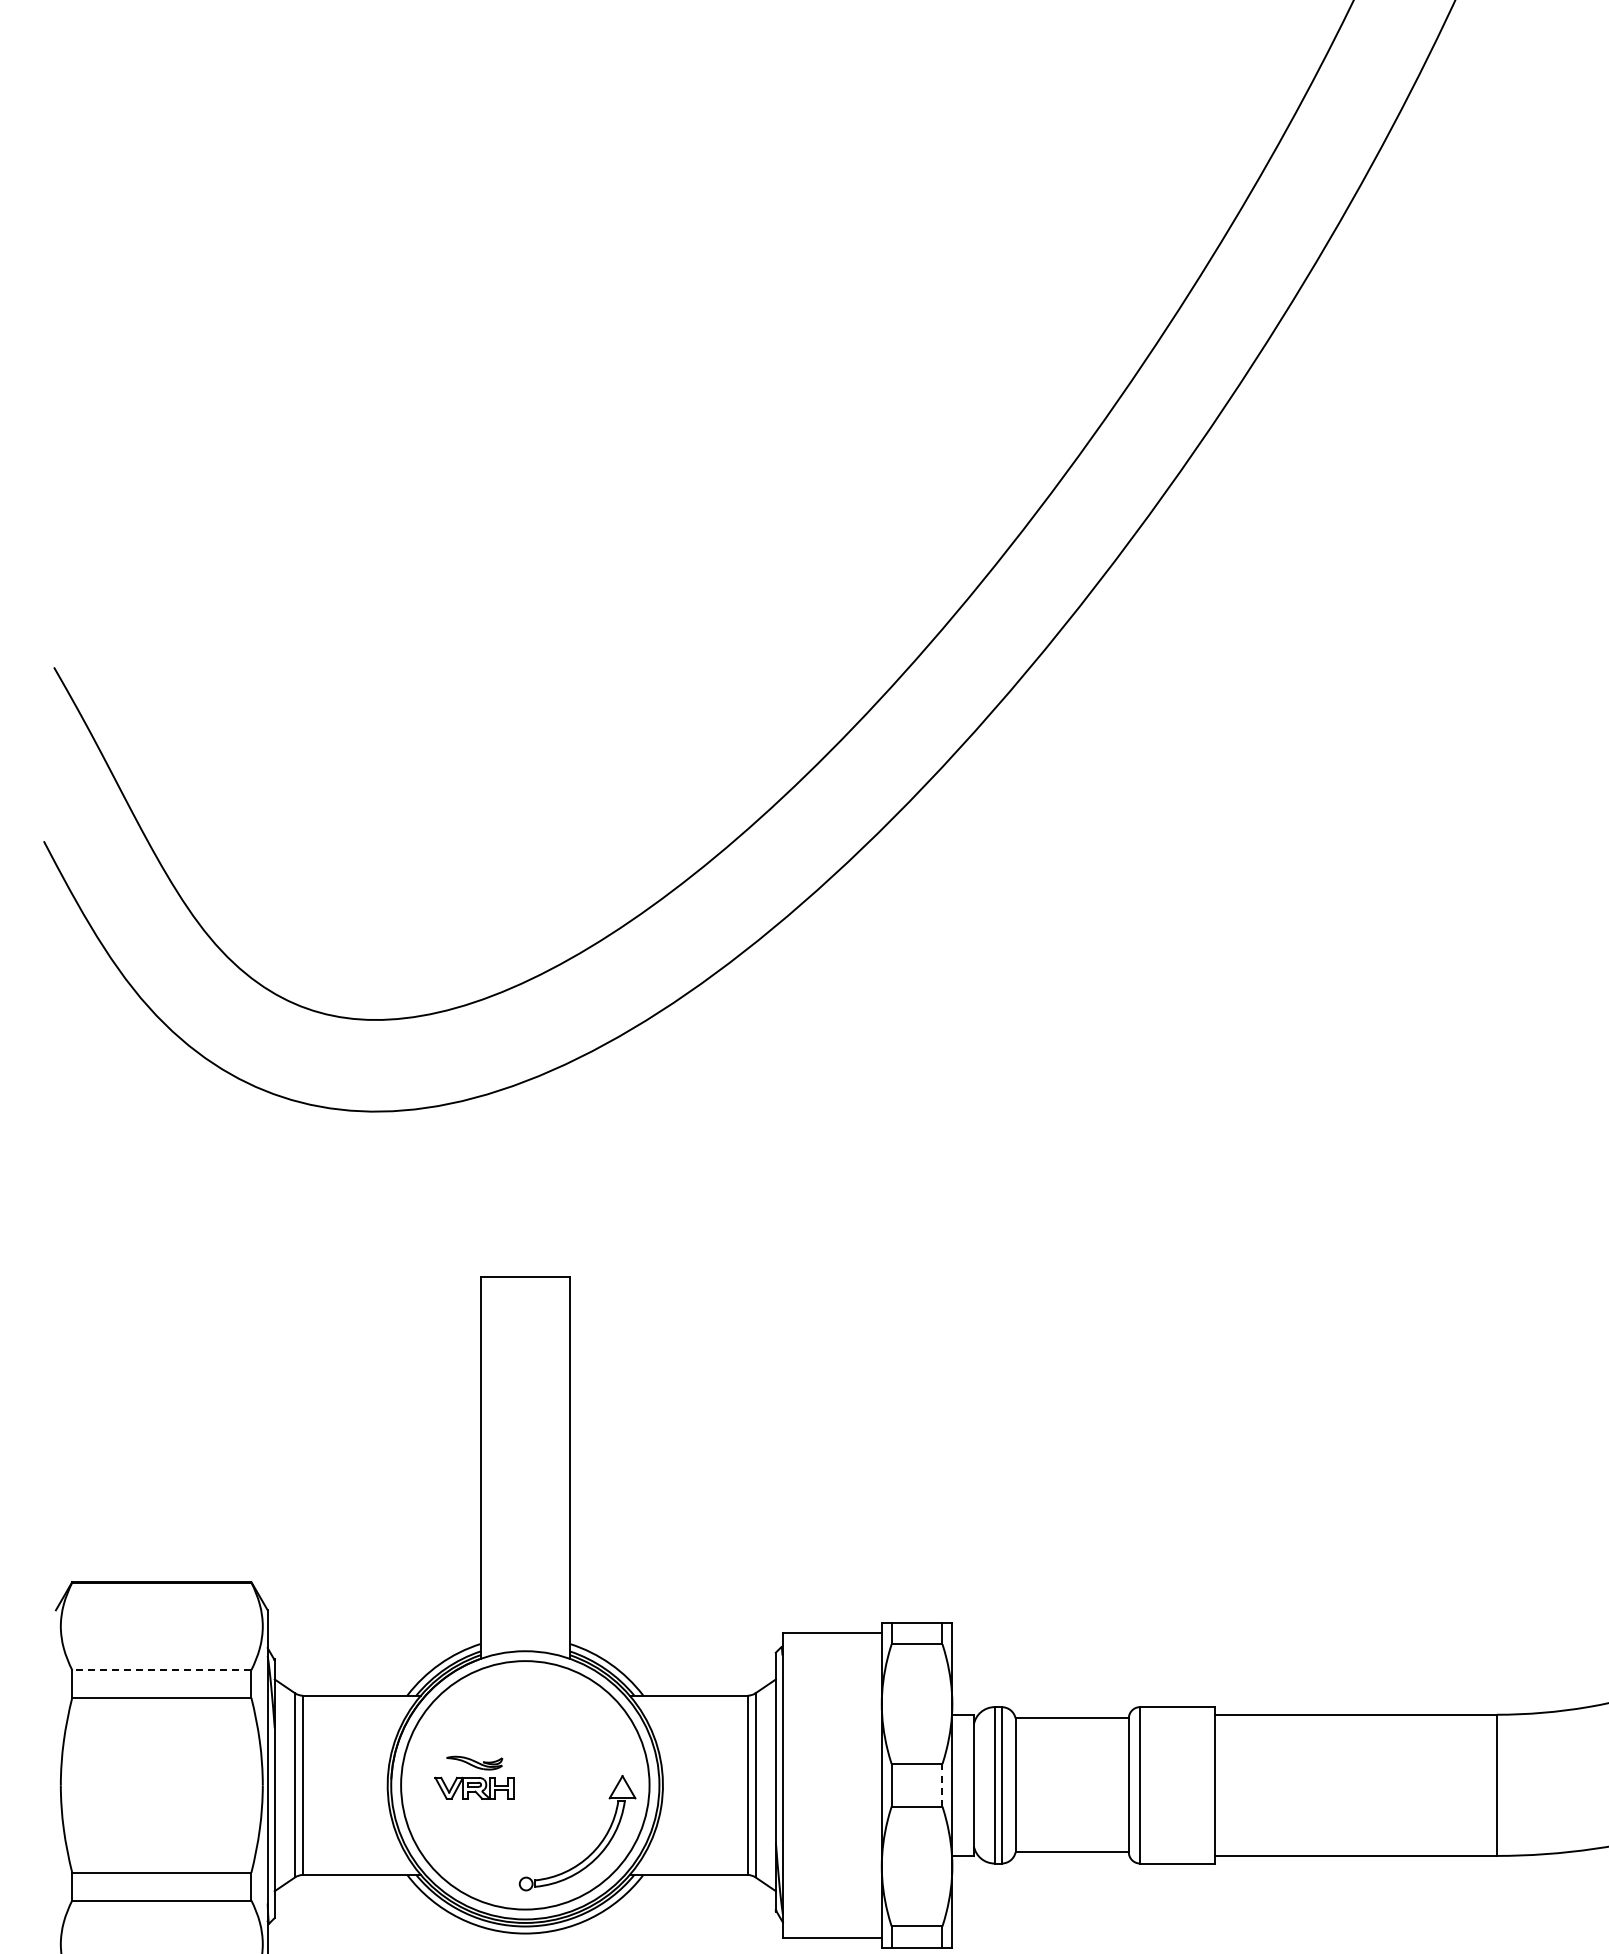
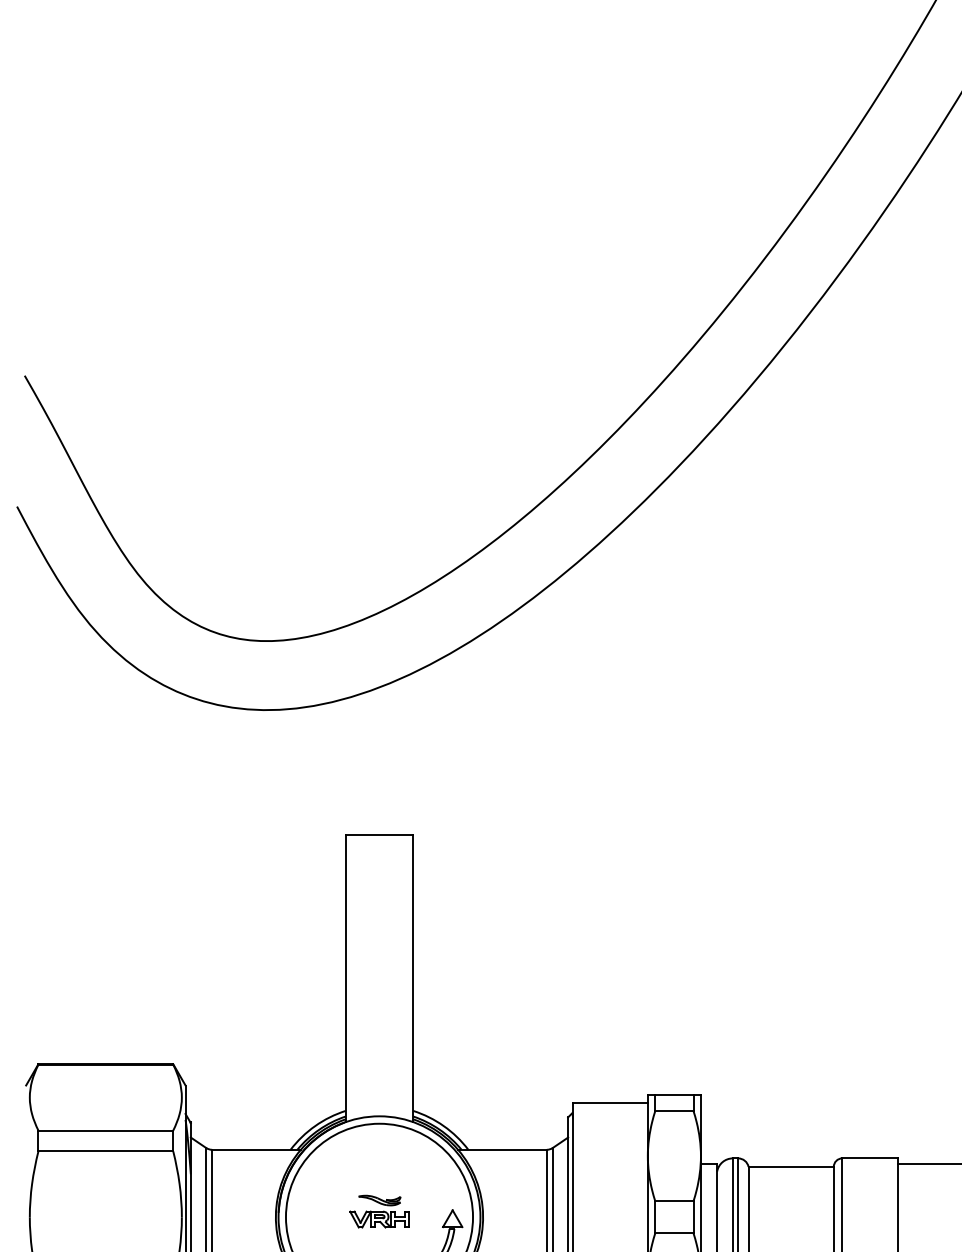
line: (161, 1670) -> (105, 1130), dashed -> solid
part: (474, 1777) -> (379, 1211), moved
line: (942, 1784) -> (693, 1216), dashed -> solid

